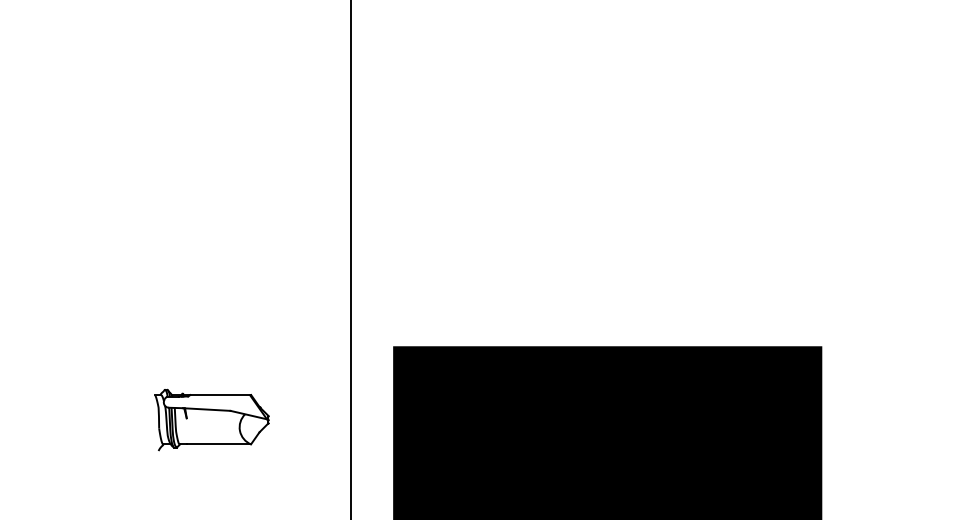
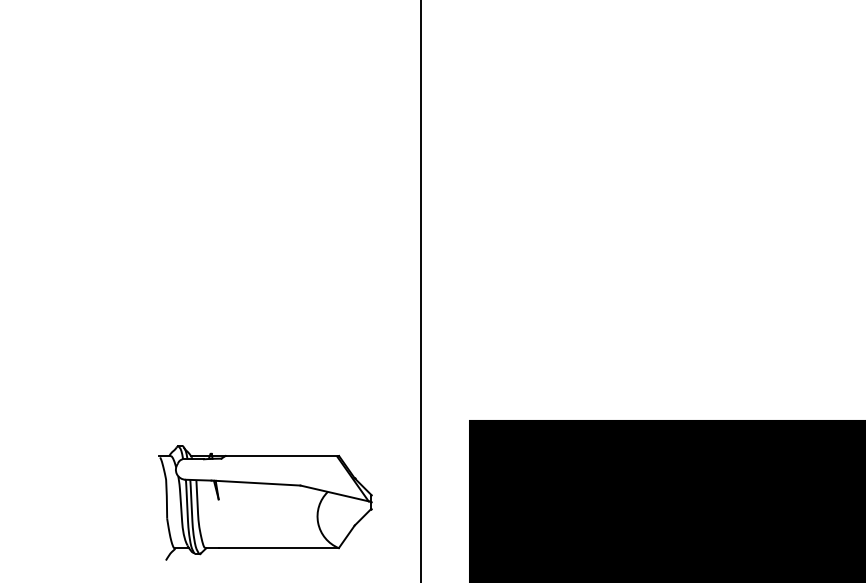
part: (211, 419) -> (265, 502), size x1.67

